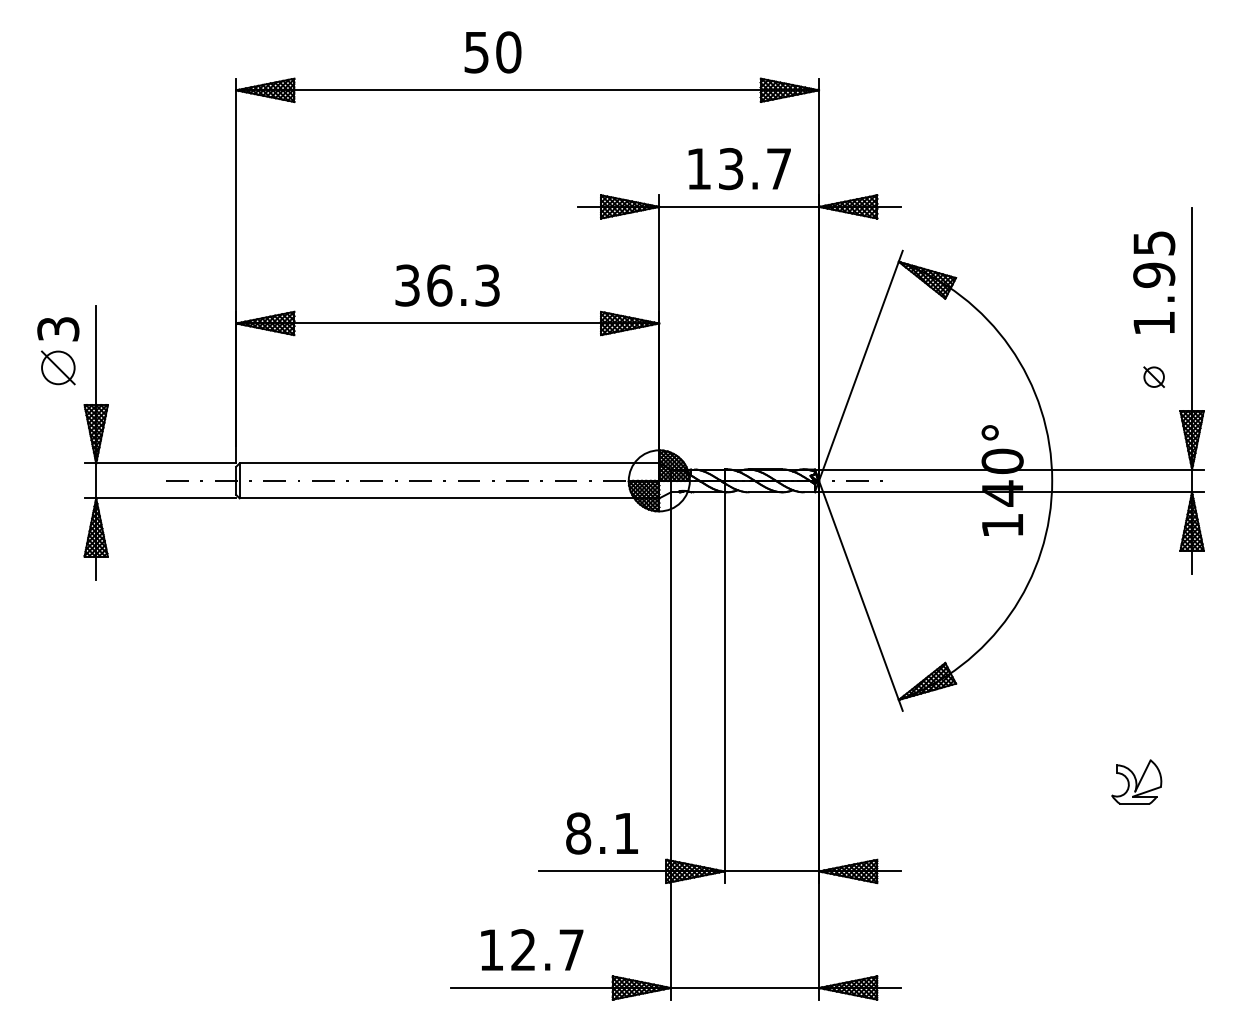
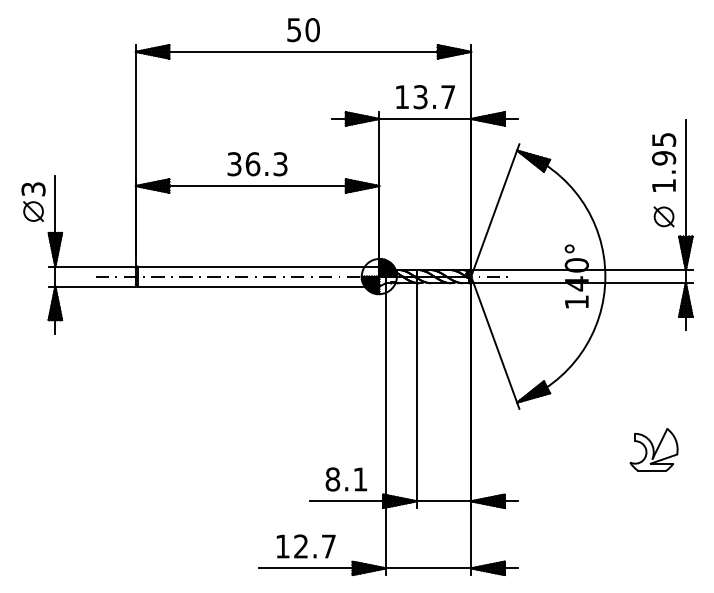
text: (492, 53) -> (303, 30), moved
part: (1153, 376) -> (663, 216), size x1.67
part: (1135, 781) -> (653, 449), size x1.67

